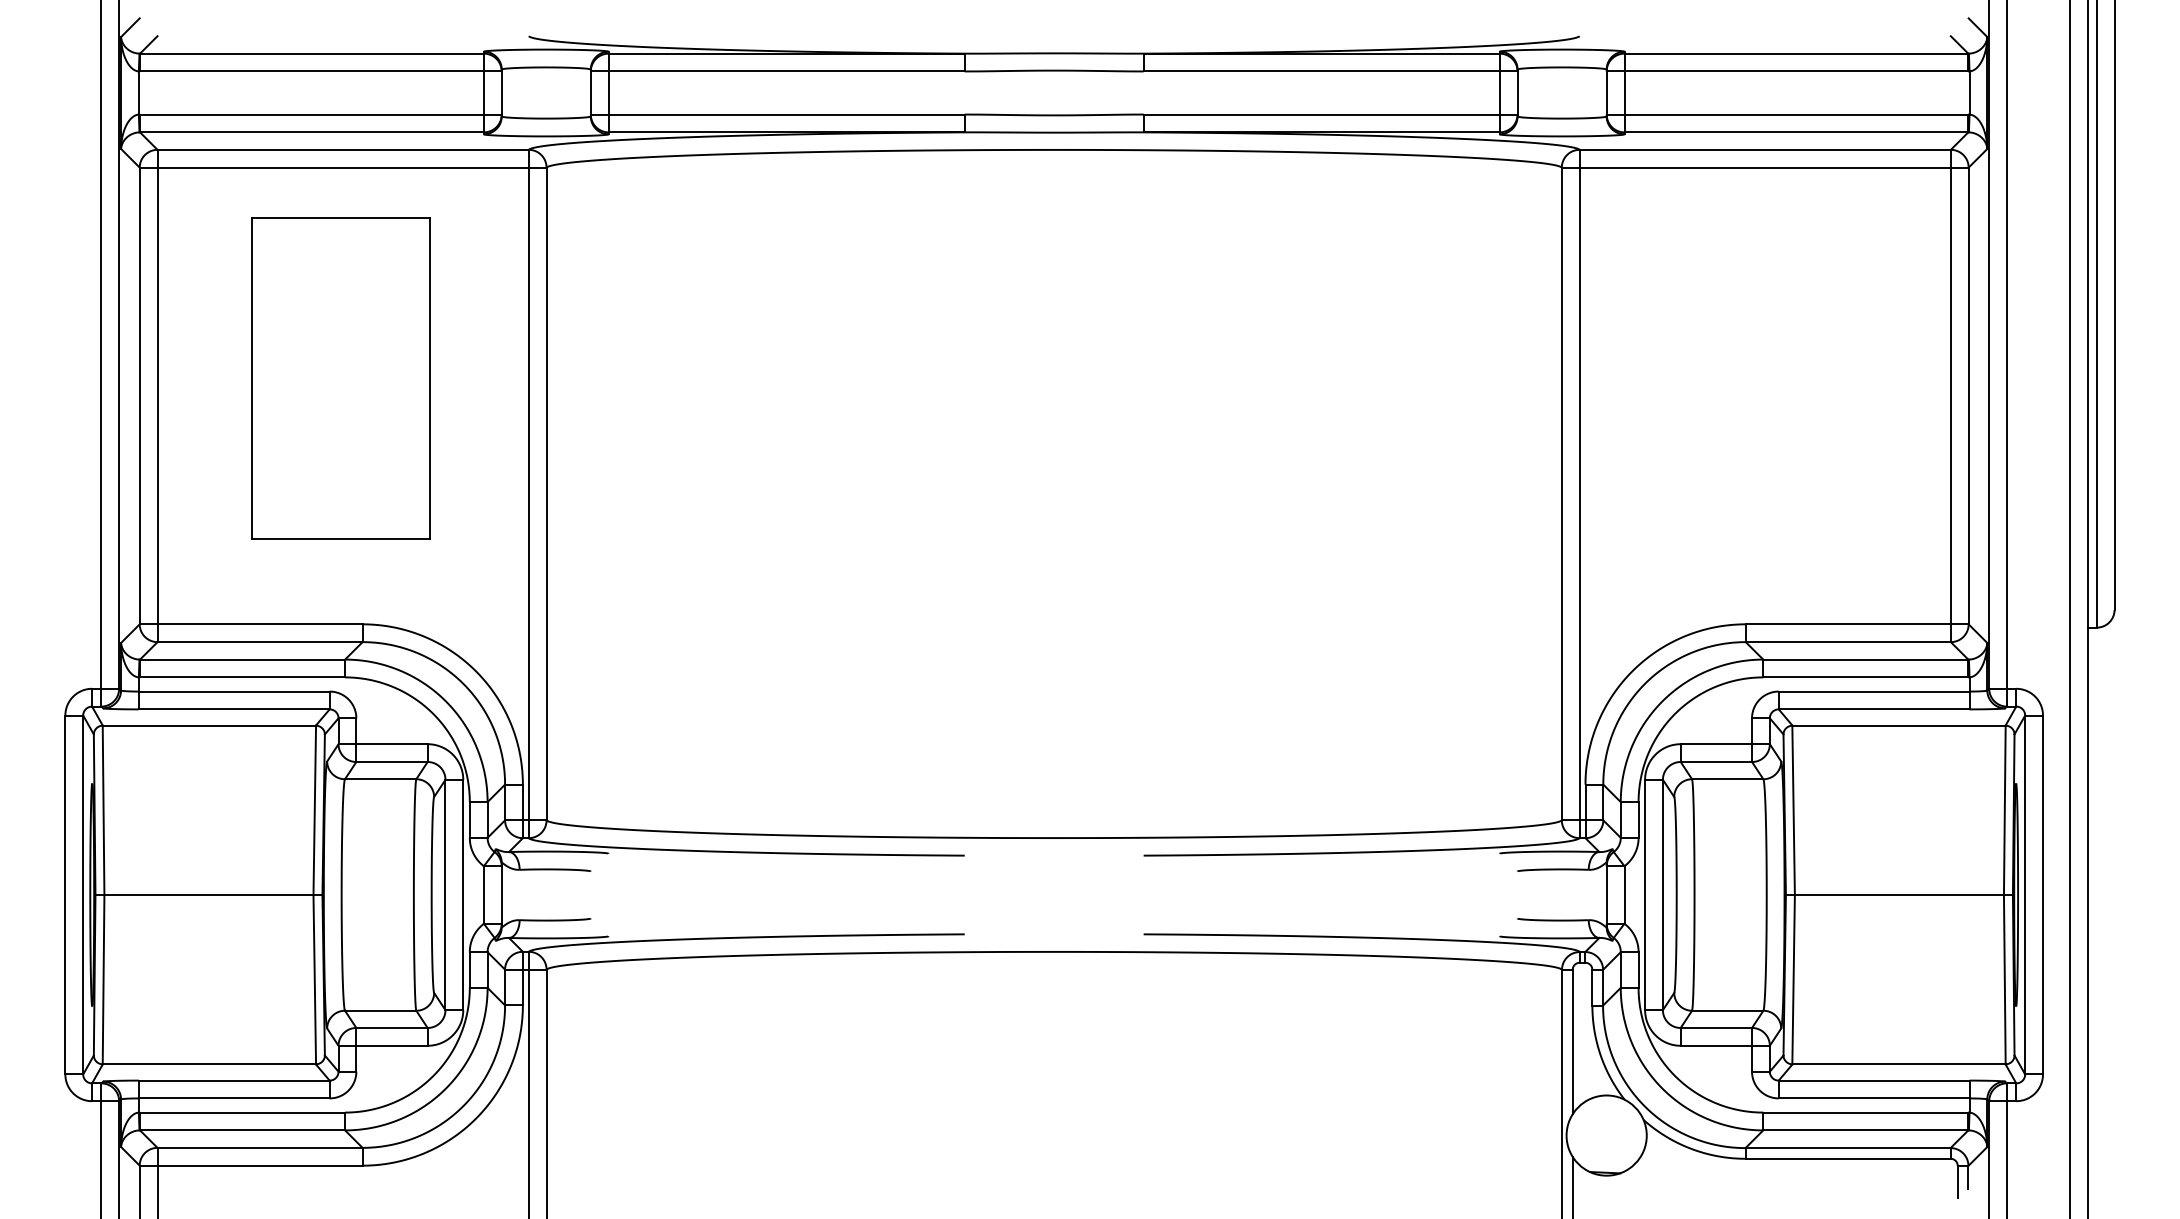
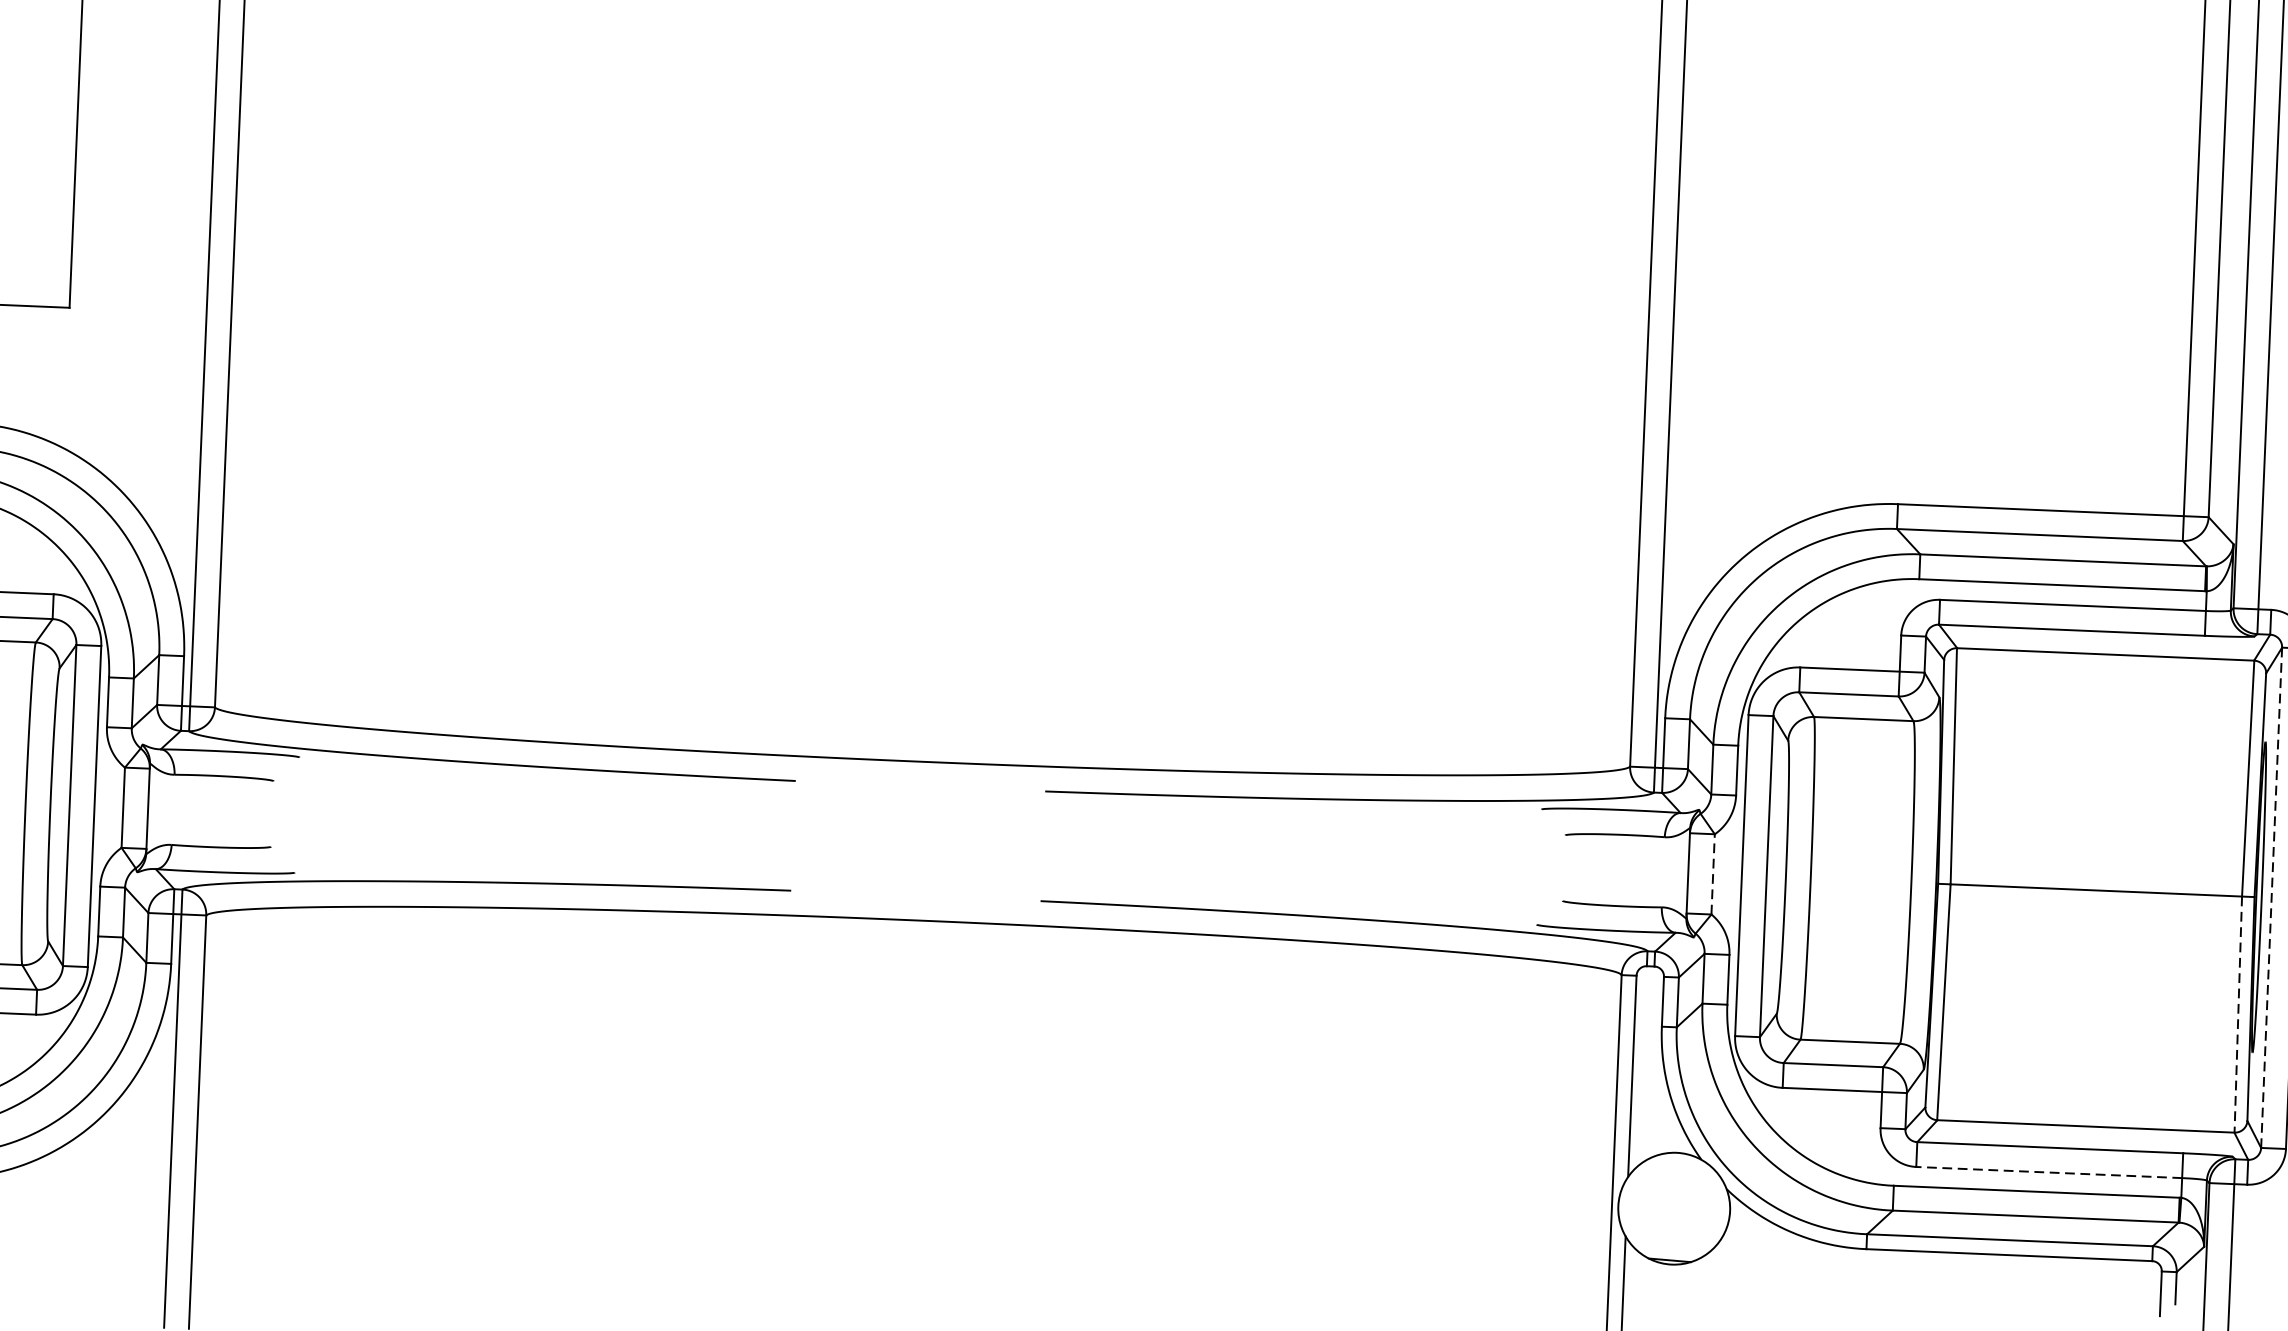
line: (1624, 894) -> (1713, 873), solid -> dashed
line: (2025, 895) -> (2272, 898), solid -> dashed
line: (2004, 979) -> (2237, 1014), solid -> dashed
line: (1873, 1098) -> (2048, 1172), solid -> dashed

